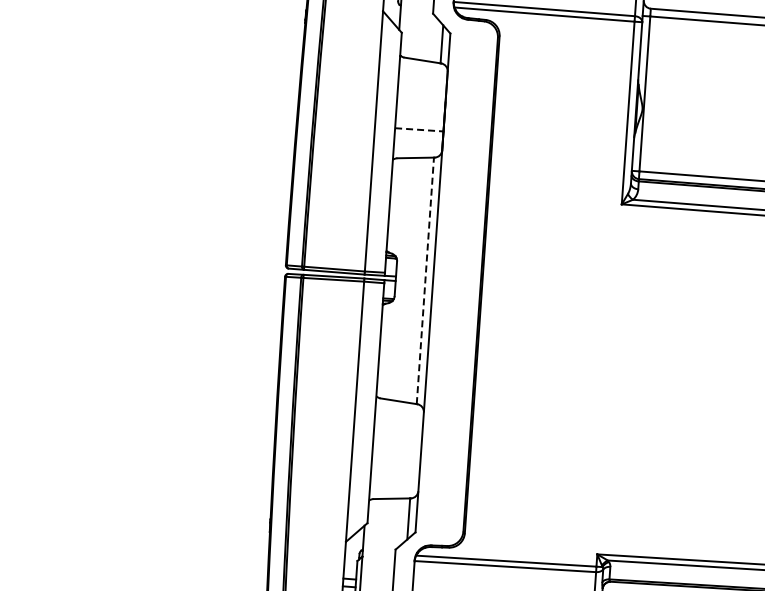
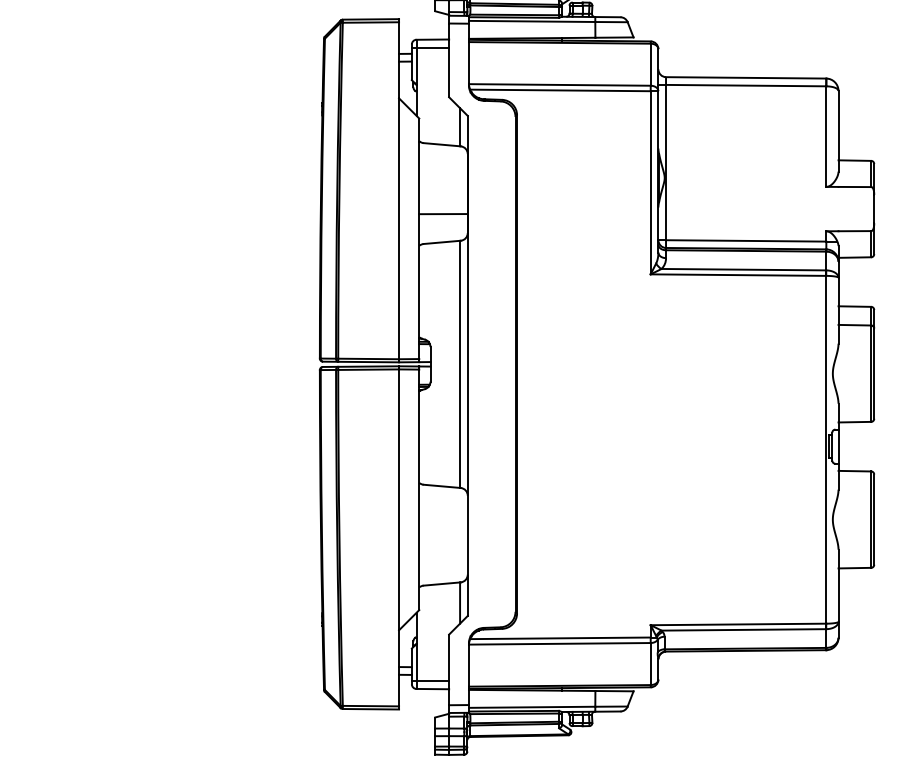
line: (420, 130) -> (444, 214), dashed -> solid
line: (425, 281) -> (460, 364), dashed -> solid

